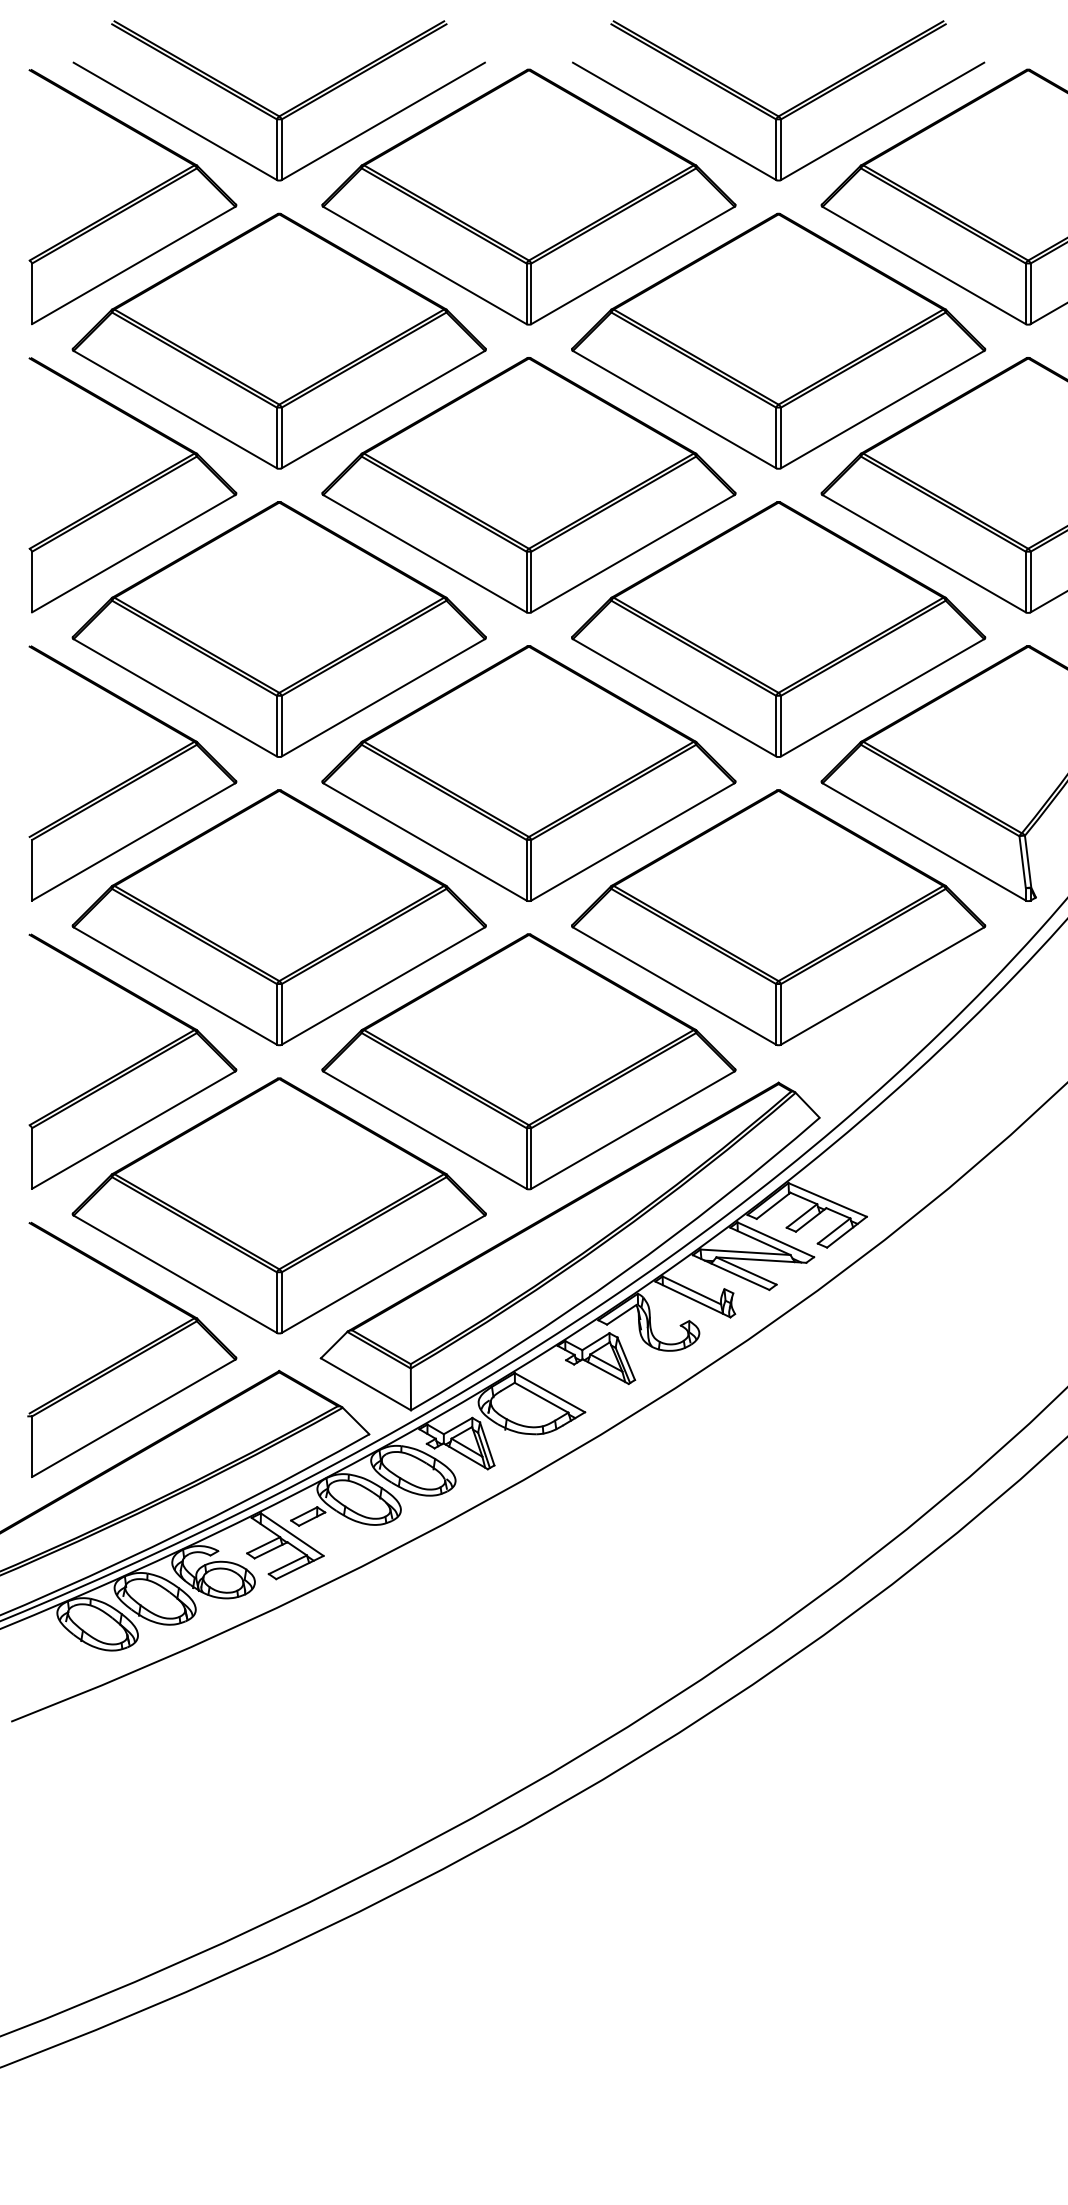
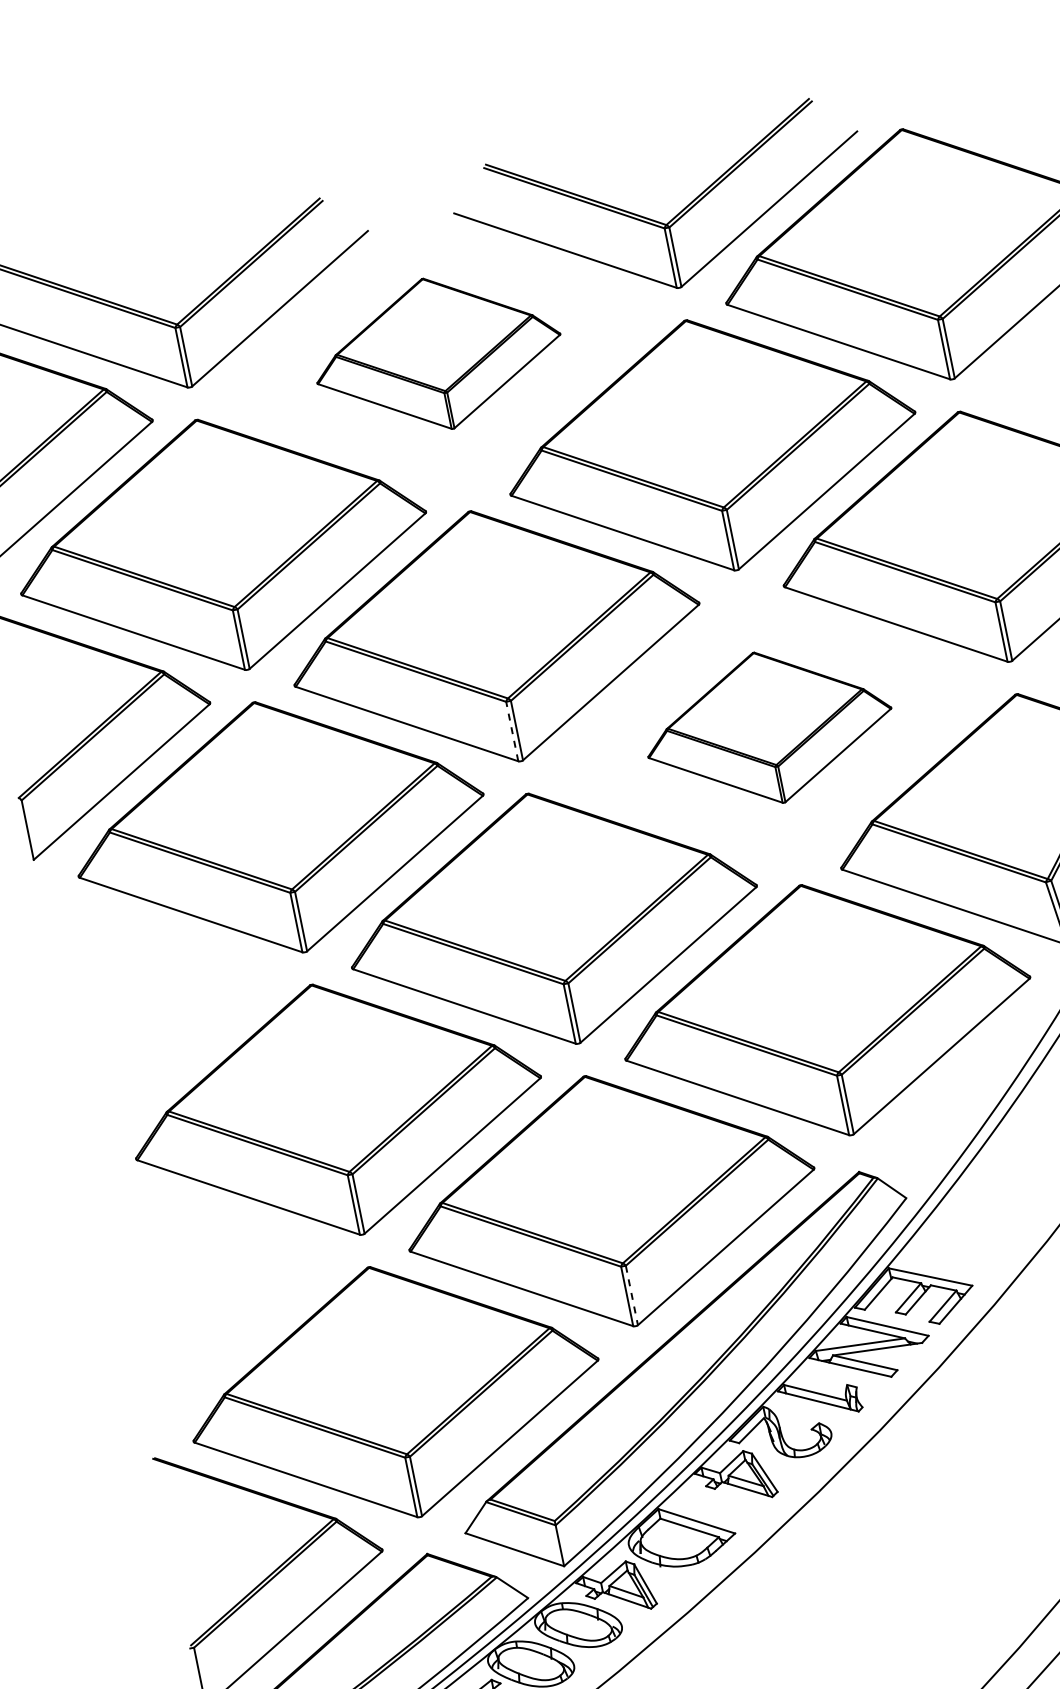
part: (528, 196) -> (437, 353), size x0.6
line: (526, 581) -> (512, 731), solid -> dashed
part: (778, 629) -> (768, 727), size x0.6
part: (132, 773) -> (164, 997), removed
part: (132, 1061) -> (221, 1279), removed
line: (531, 1159) -> (632, 1296), solid -> dashed

